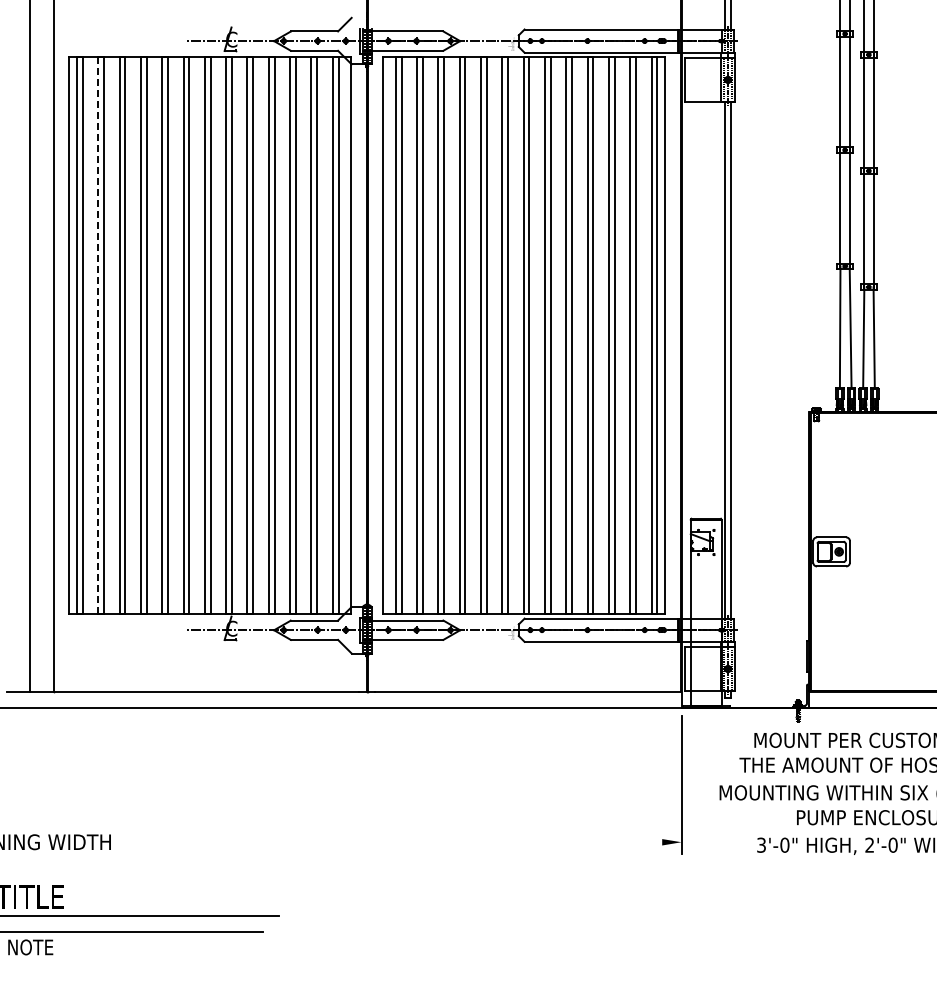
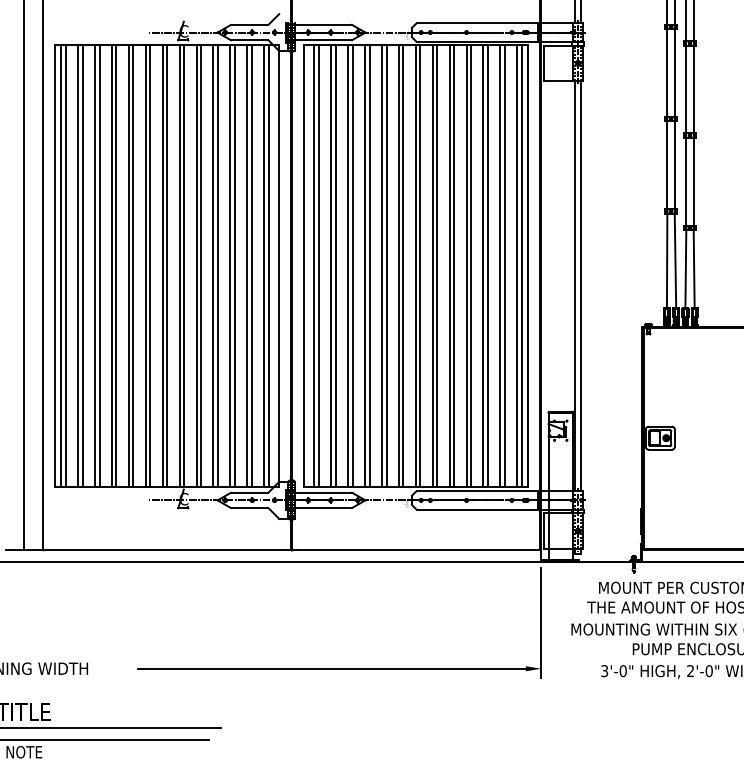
line: (98, 335) -> (78, 266), dashed -> solid
line: (418, 842) -> (332, 668), added

